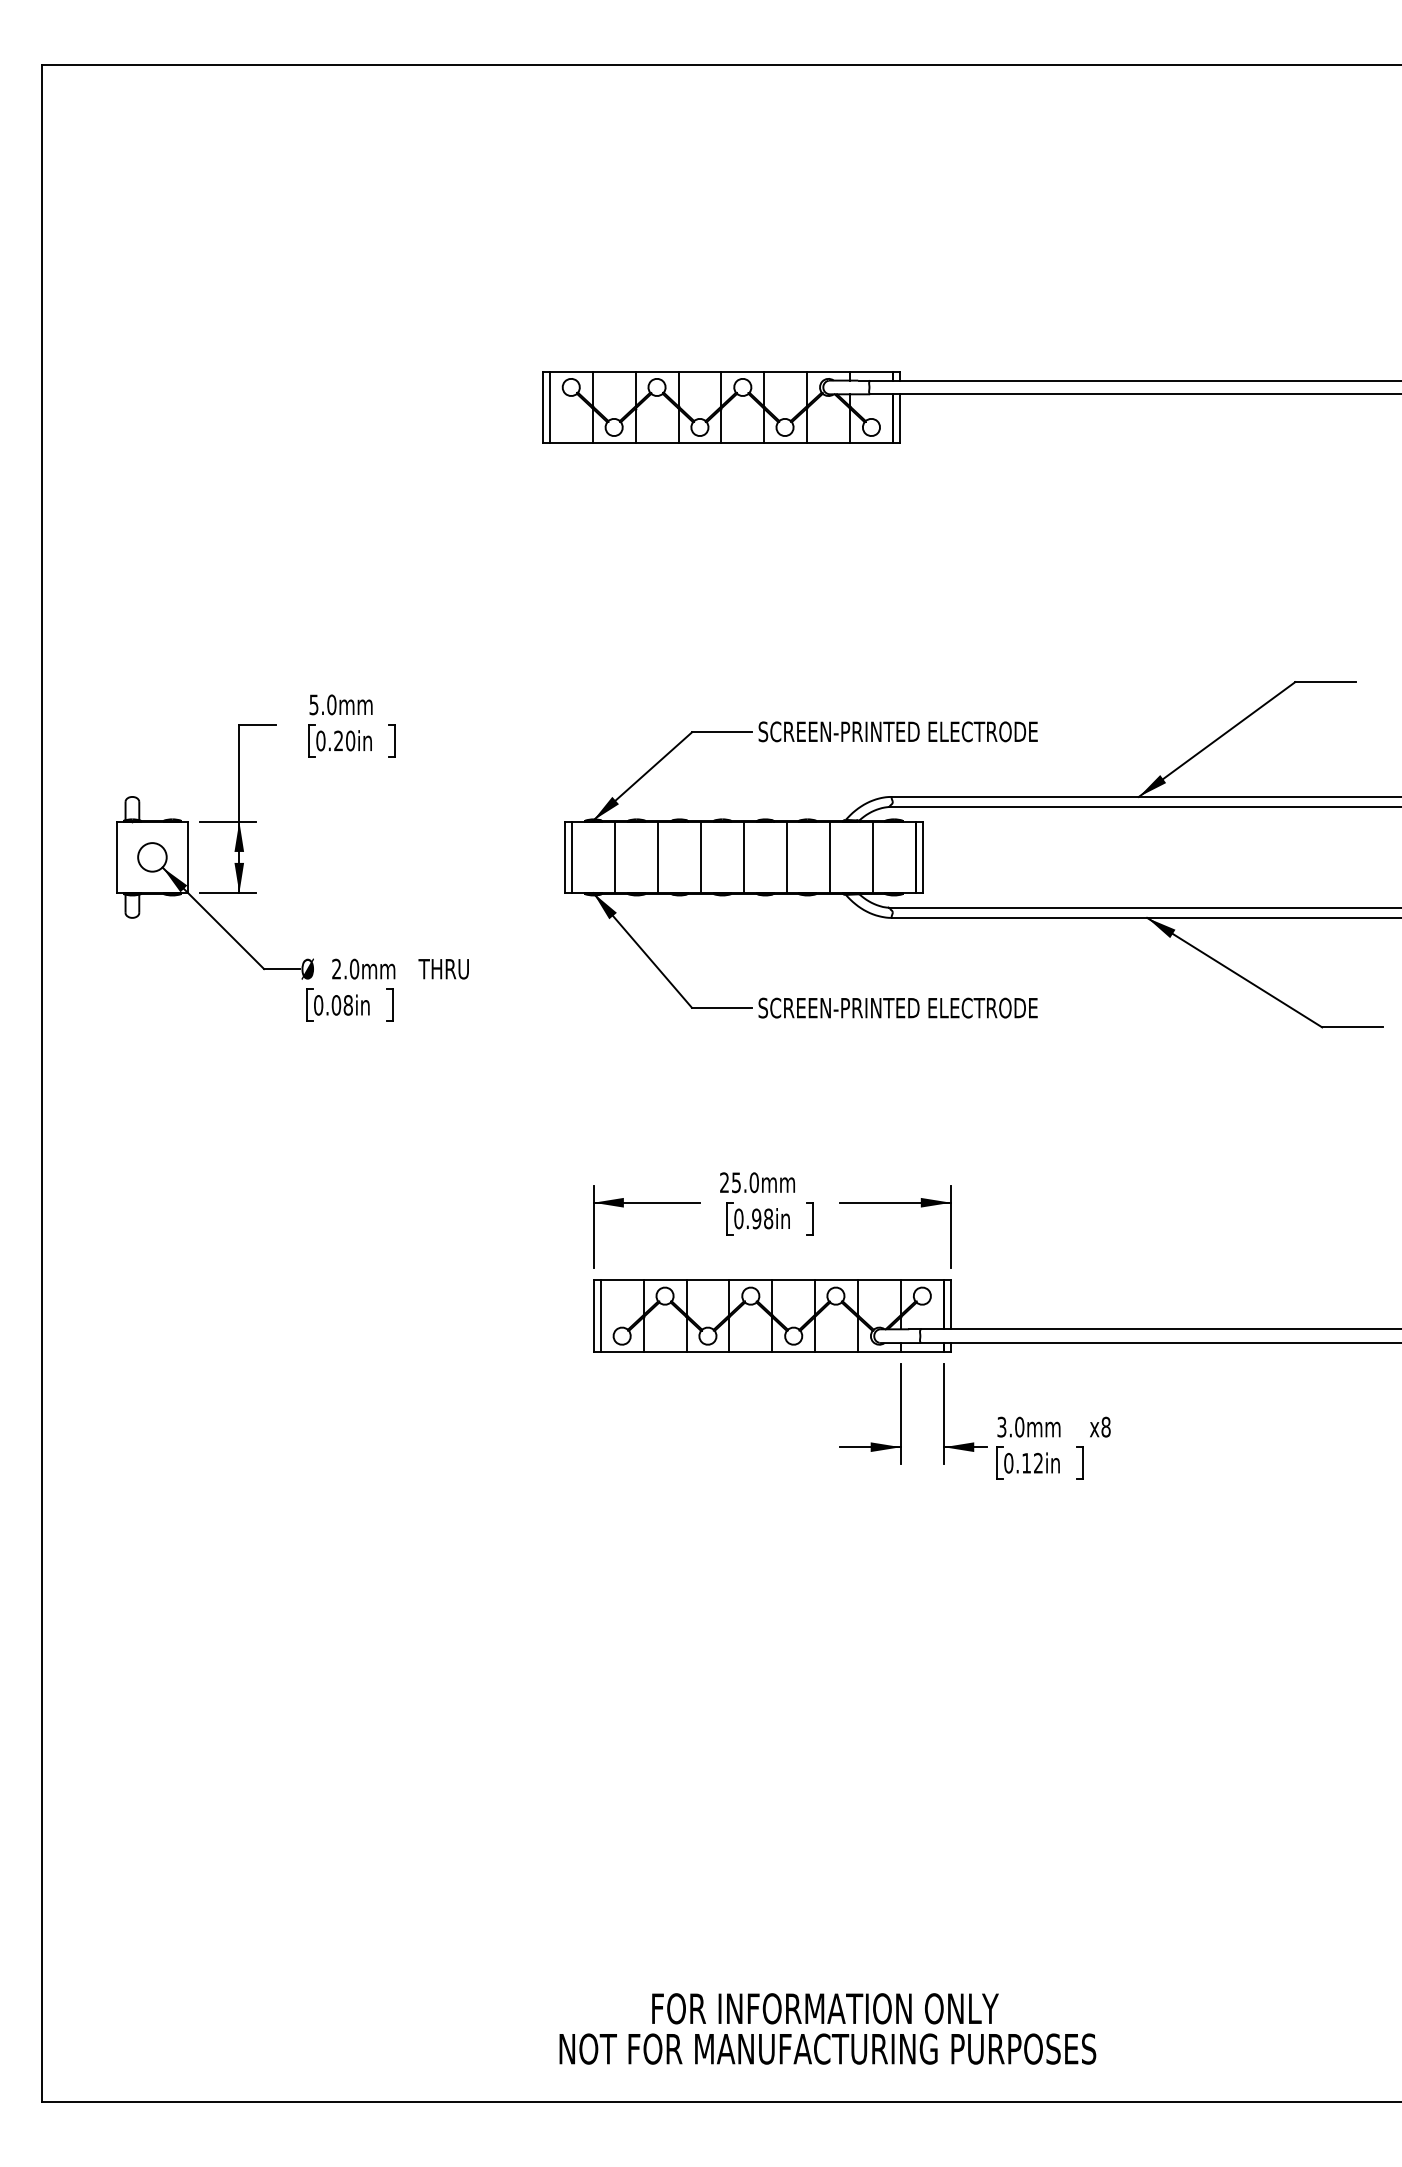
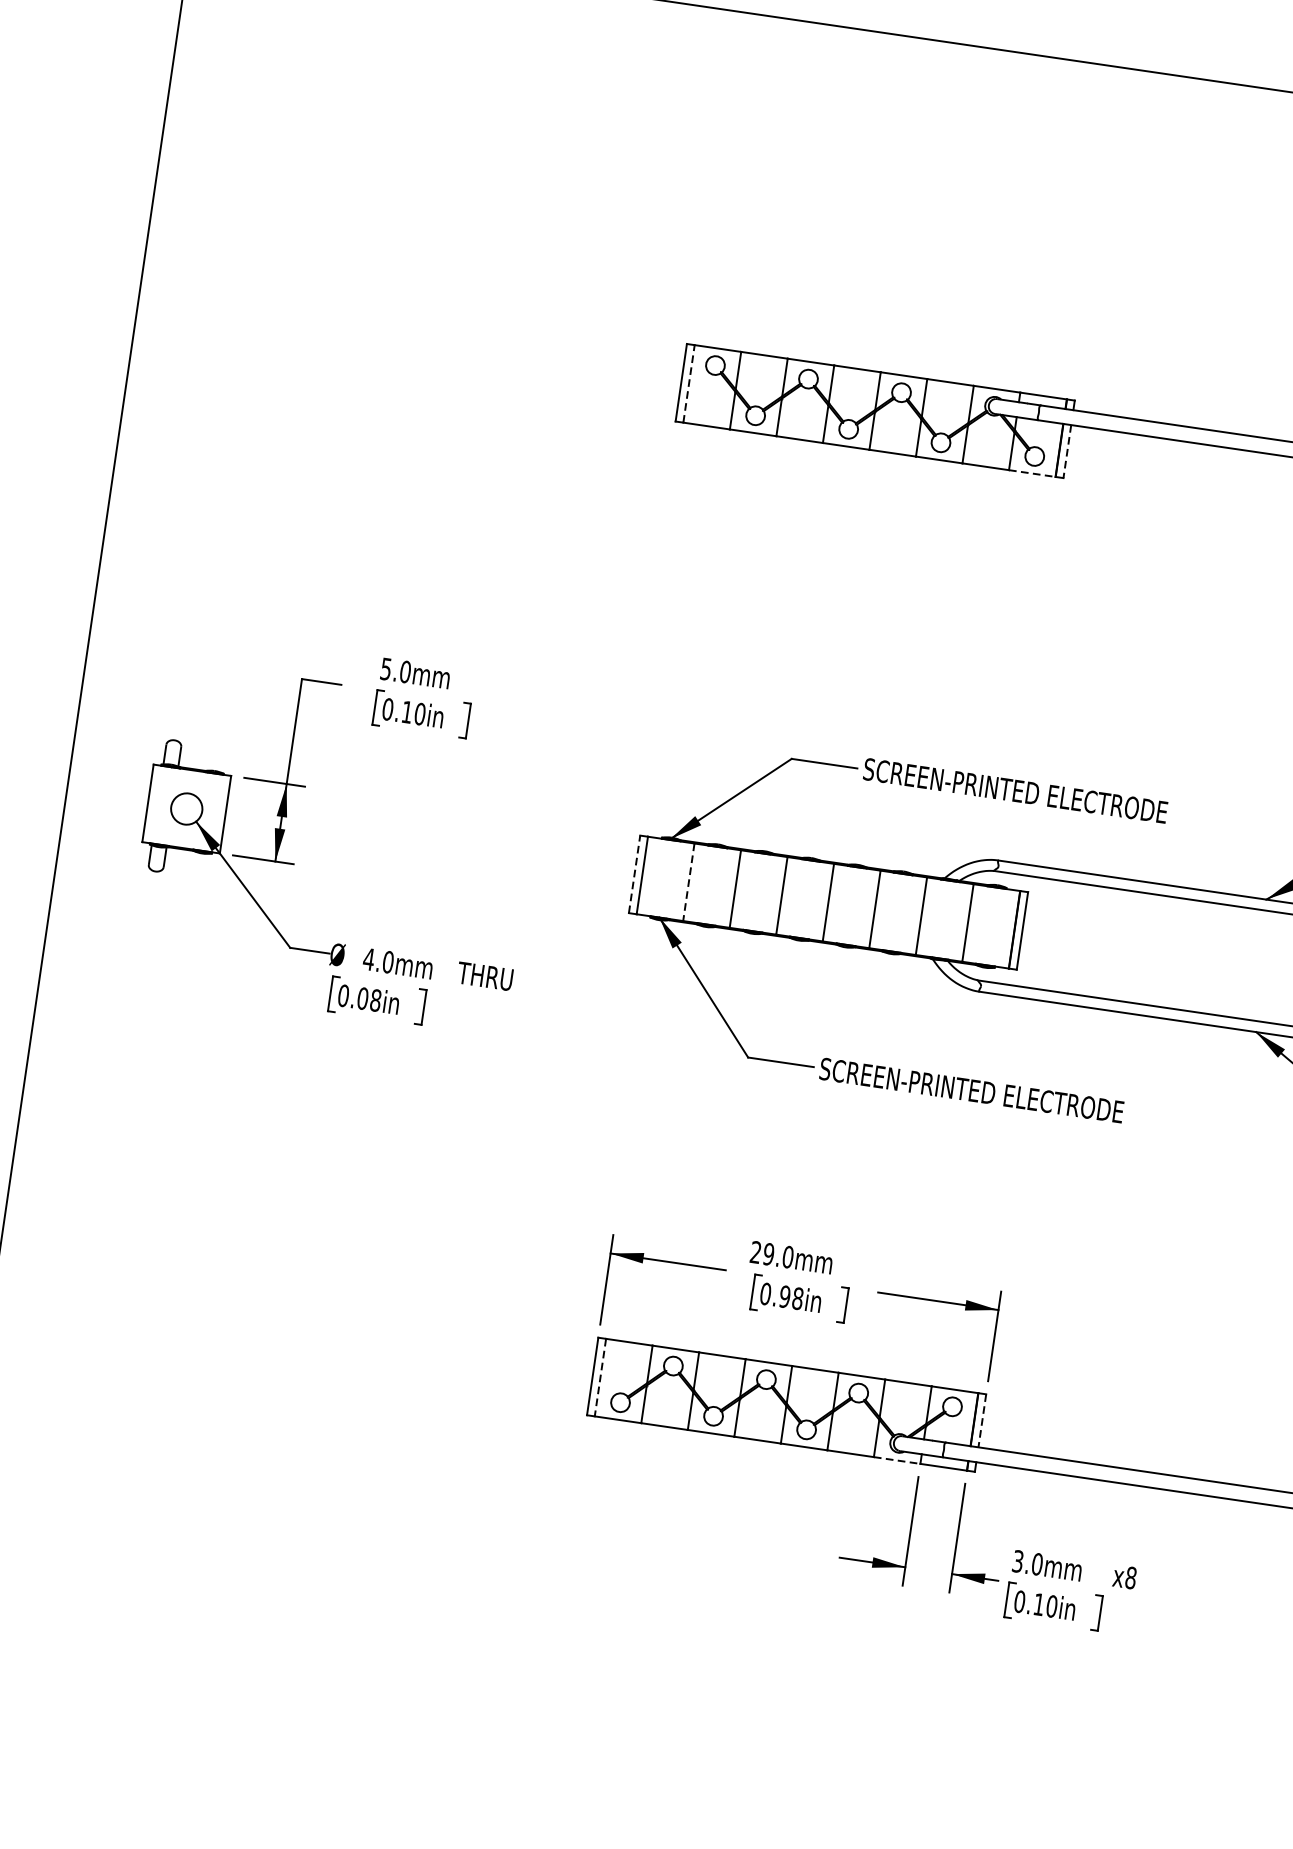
line: (549, 407) -> (688, 383), solid -> dashed
line: (900, 419) -> (1067, 452), solid -> dashed
line: (871, 443) -> (1032, 473), solid -> dashed
text: (338, 740) -> (407, 711), 0.20in -> 0.10in
line: (565, 857) -> (634, 874), solid -> dashed
line: (615, 857) -> (689, 882), solid -> dashed
text: (336, 968) -> (368, 958), 2.0mm -> 4.0mm
text: (736, 1182) -> (768, 1254), 25.0mm -> 29.0mm
line: (951, 1305) -> (982, 1421), solid -> dashed
line: (600, 1316) -> (600, 1377), solid -> dashed
line: (879, 1351) -> (897, 1460), solid -> dashed
text: (1038, 1462) -> (1052, 1605), 0.12in -> 0.10in

